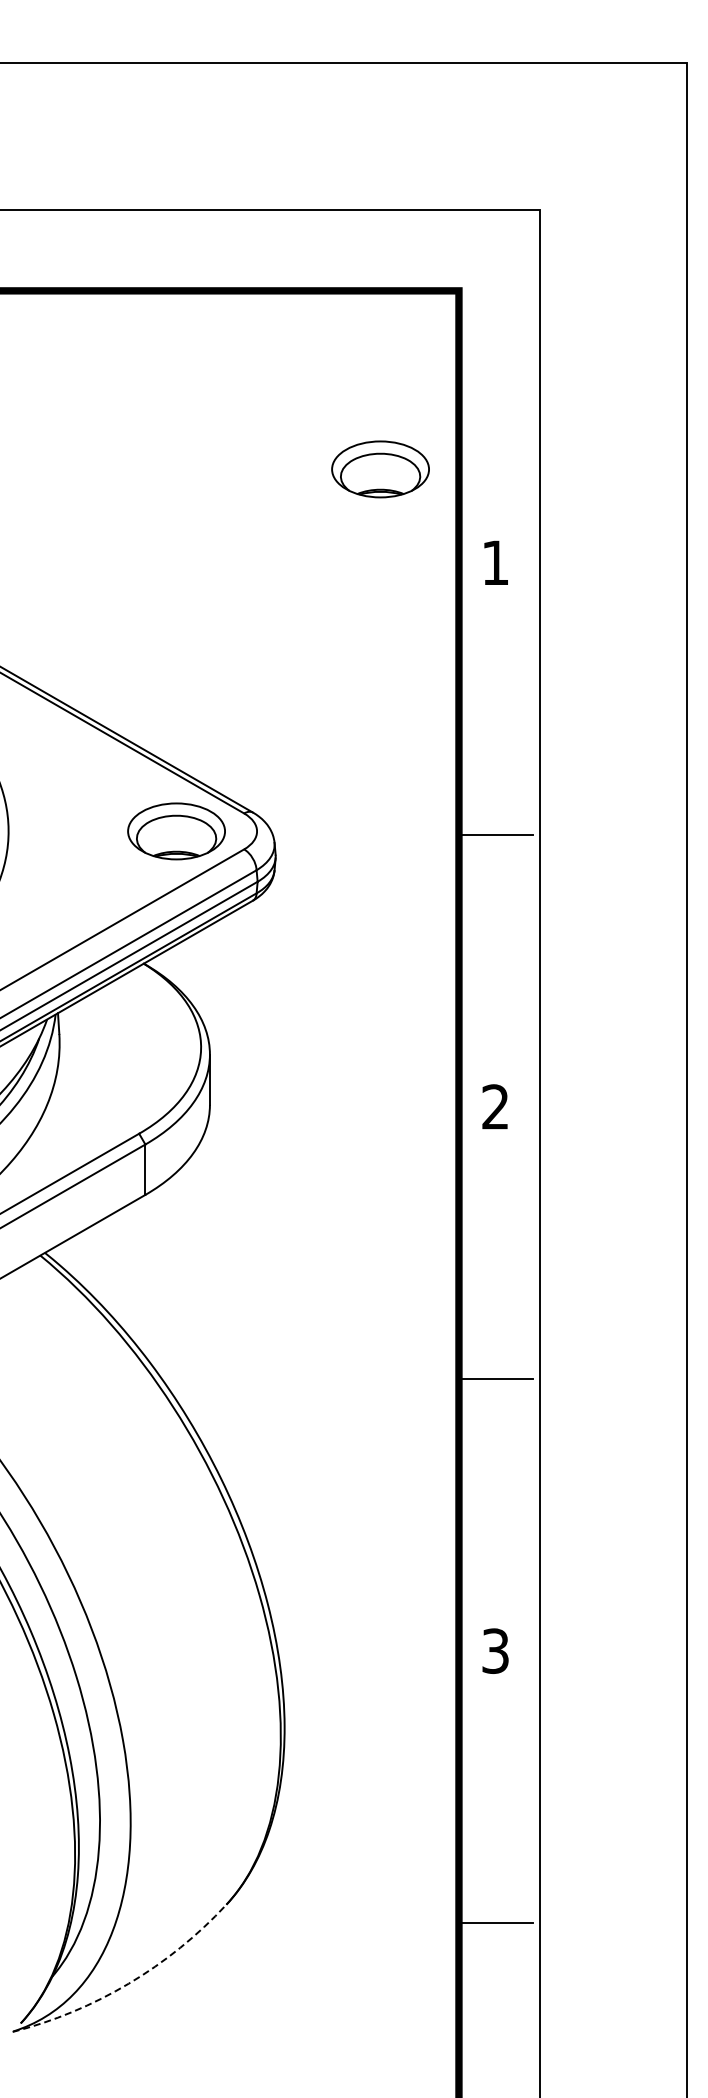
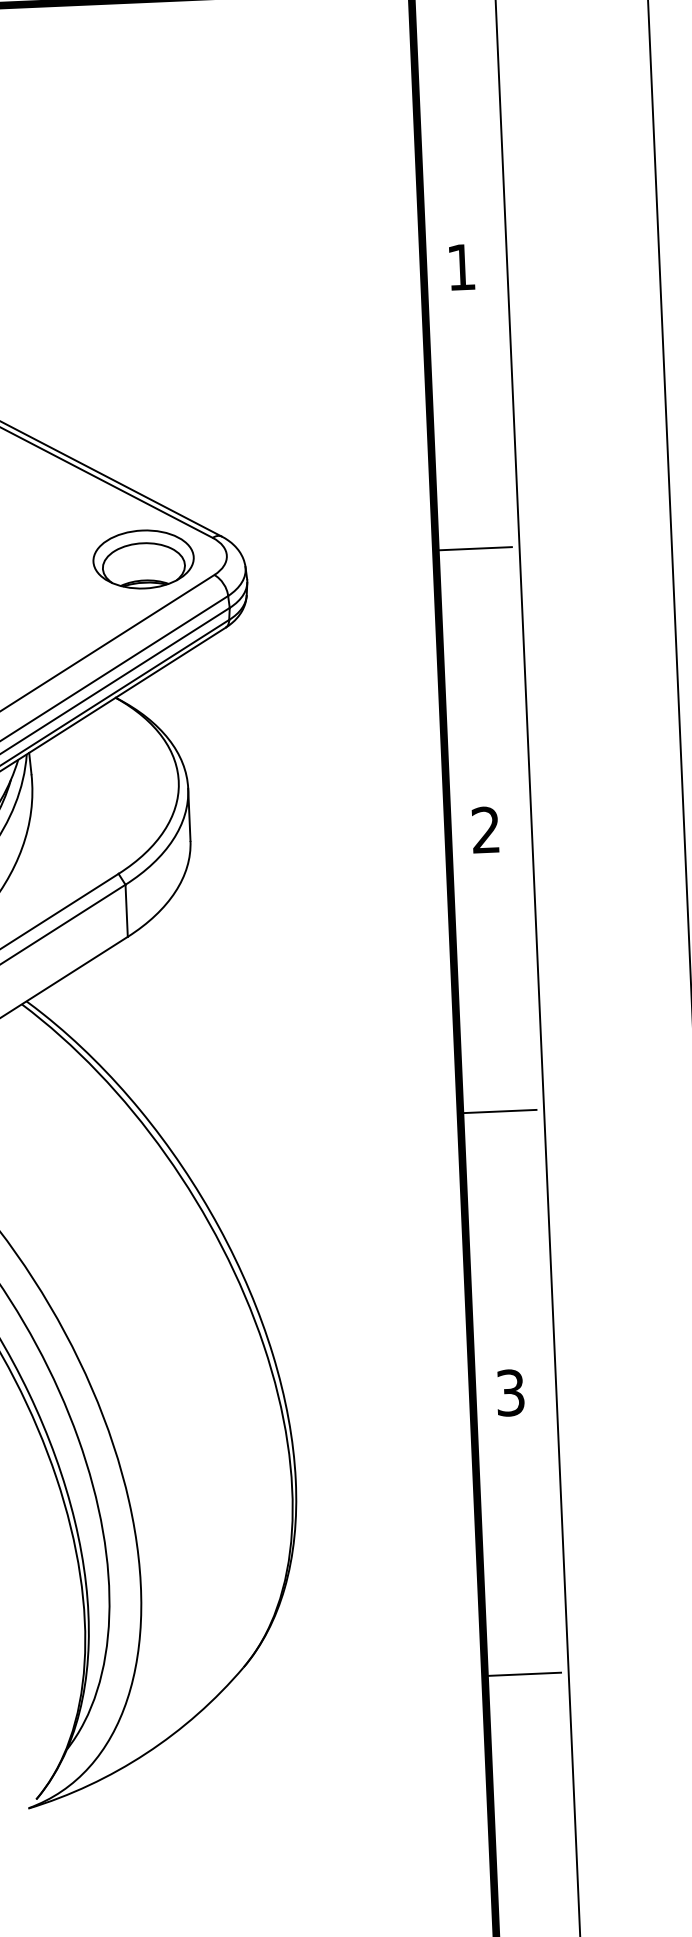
part: (380, 469) -> (338, 175), removed
arc: (128, 1983) -> (145, 1753), dashed -> solid

